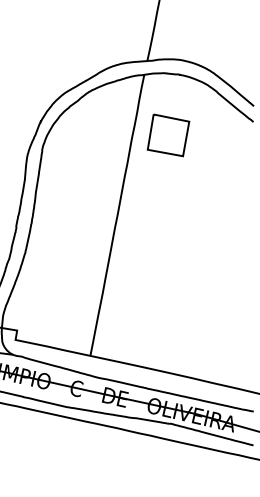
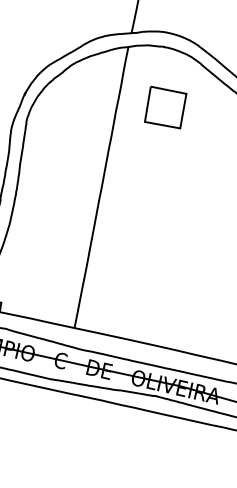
part: (168, 135) -> (165, 107), moved

